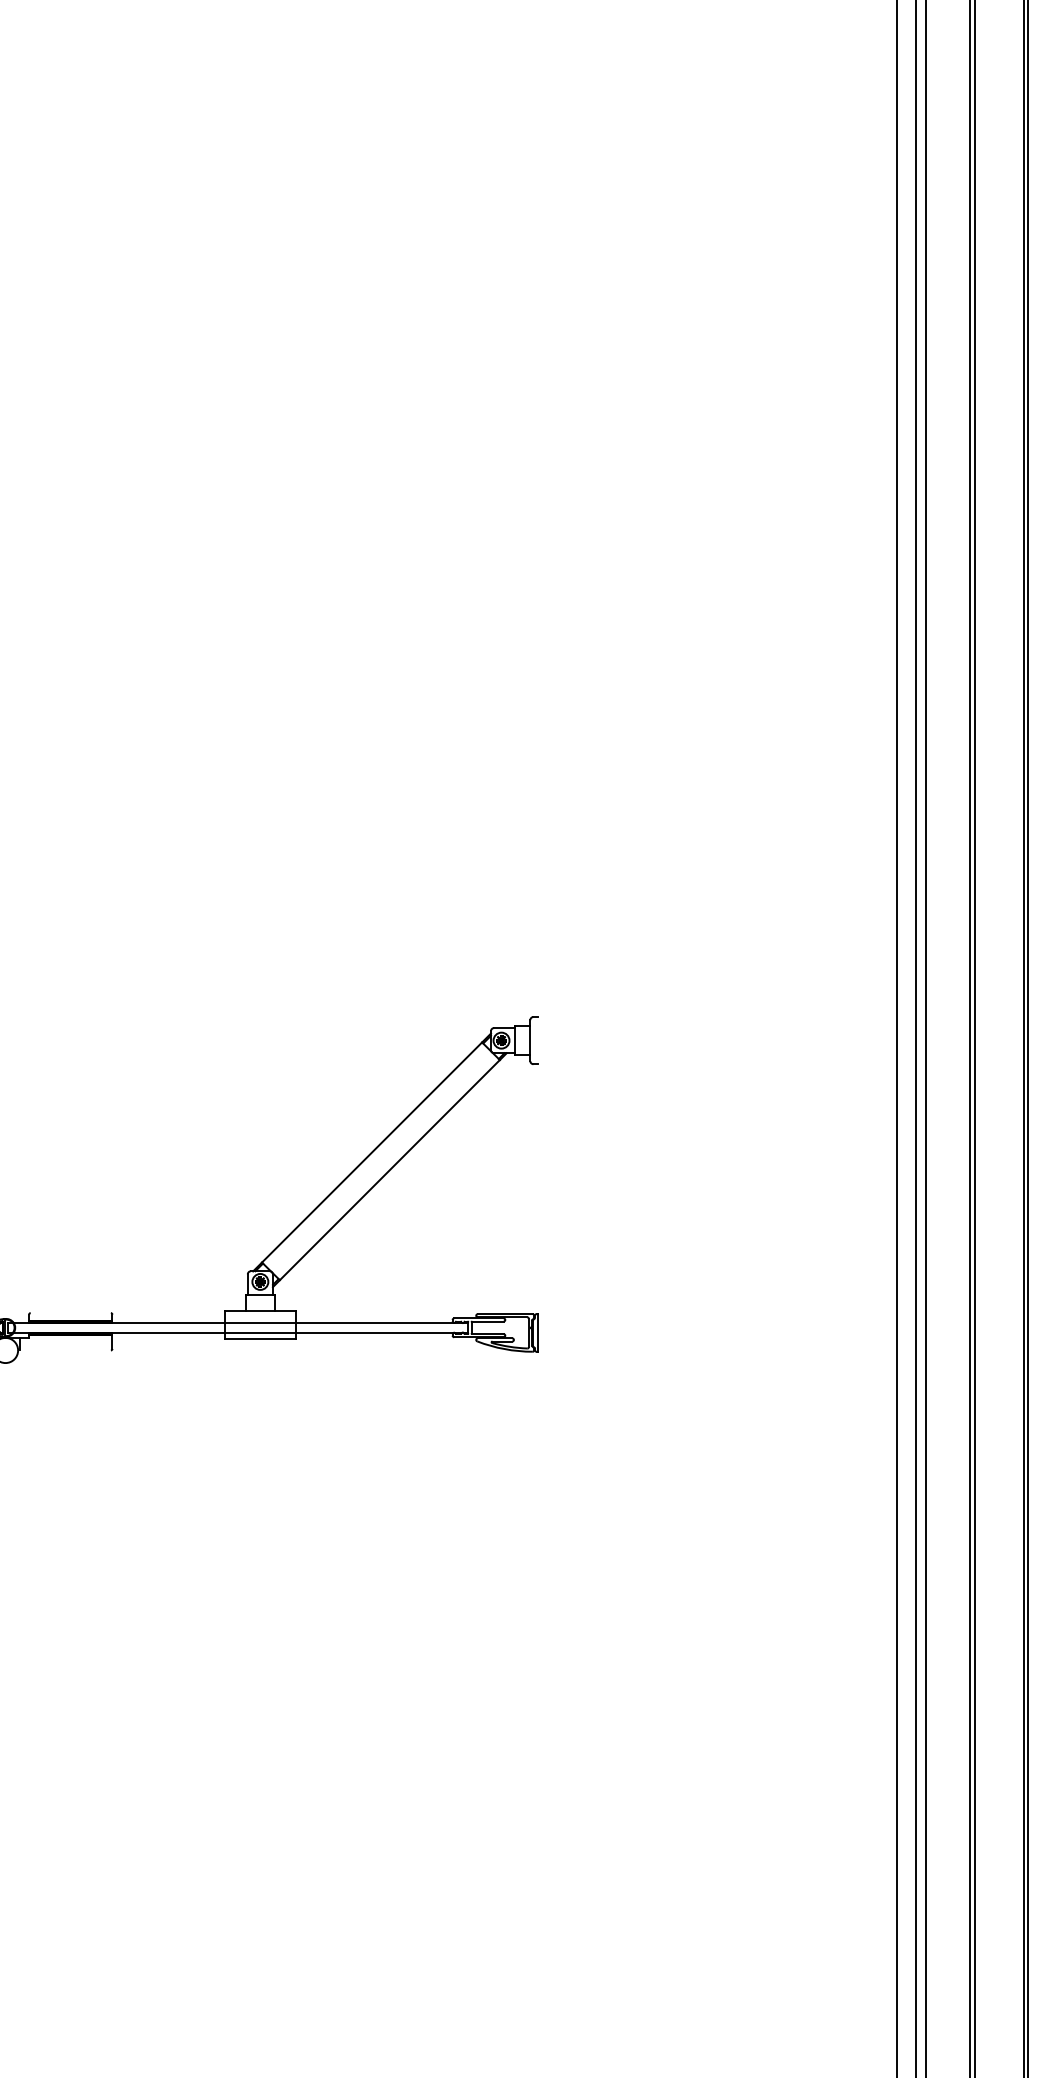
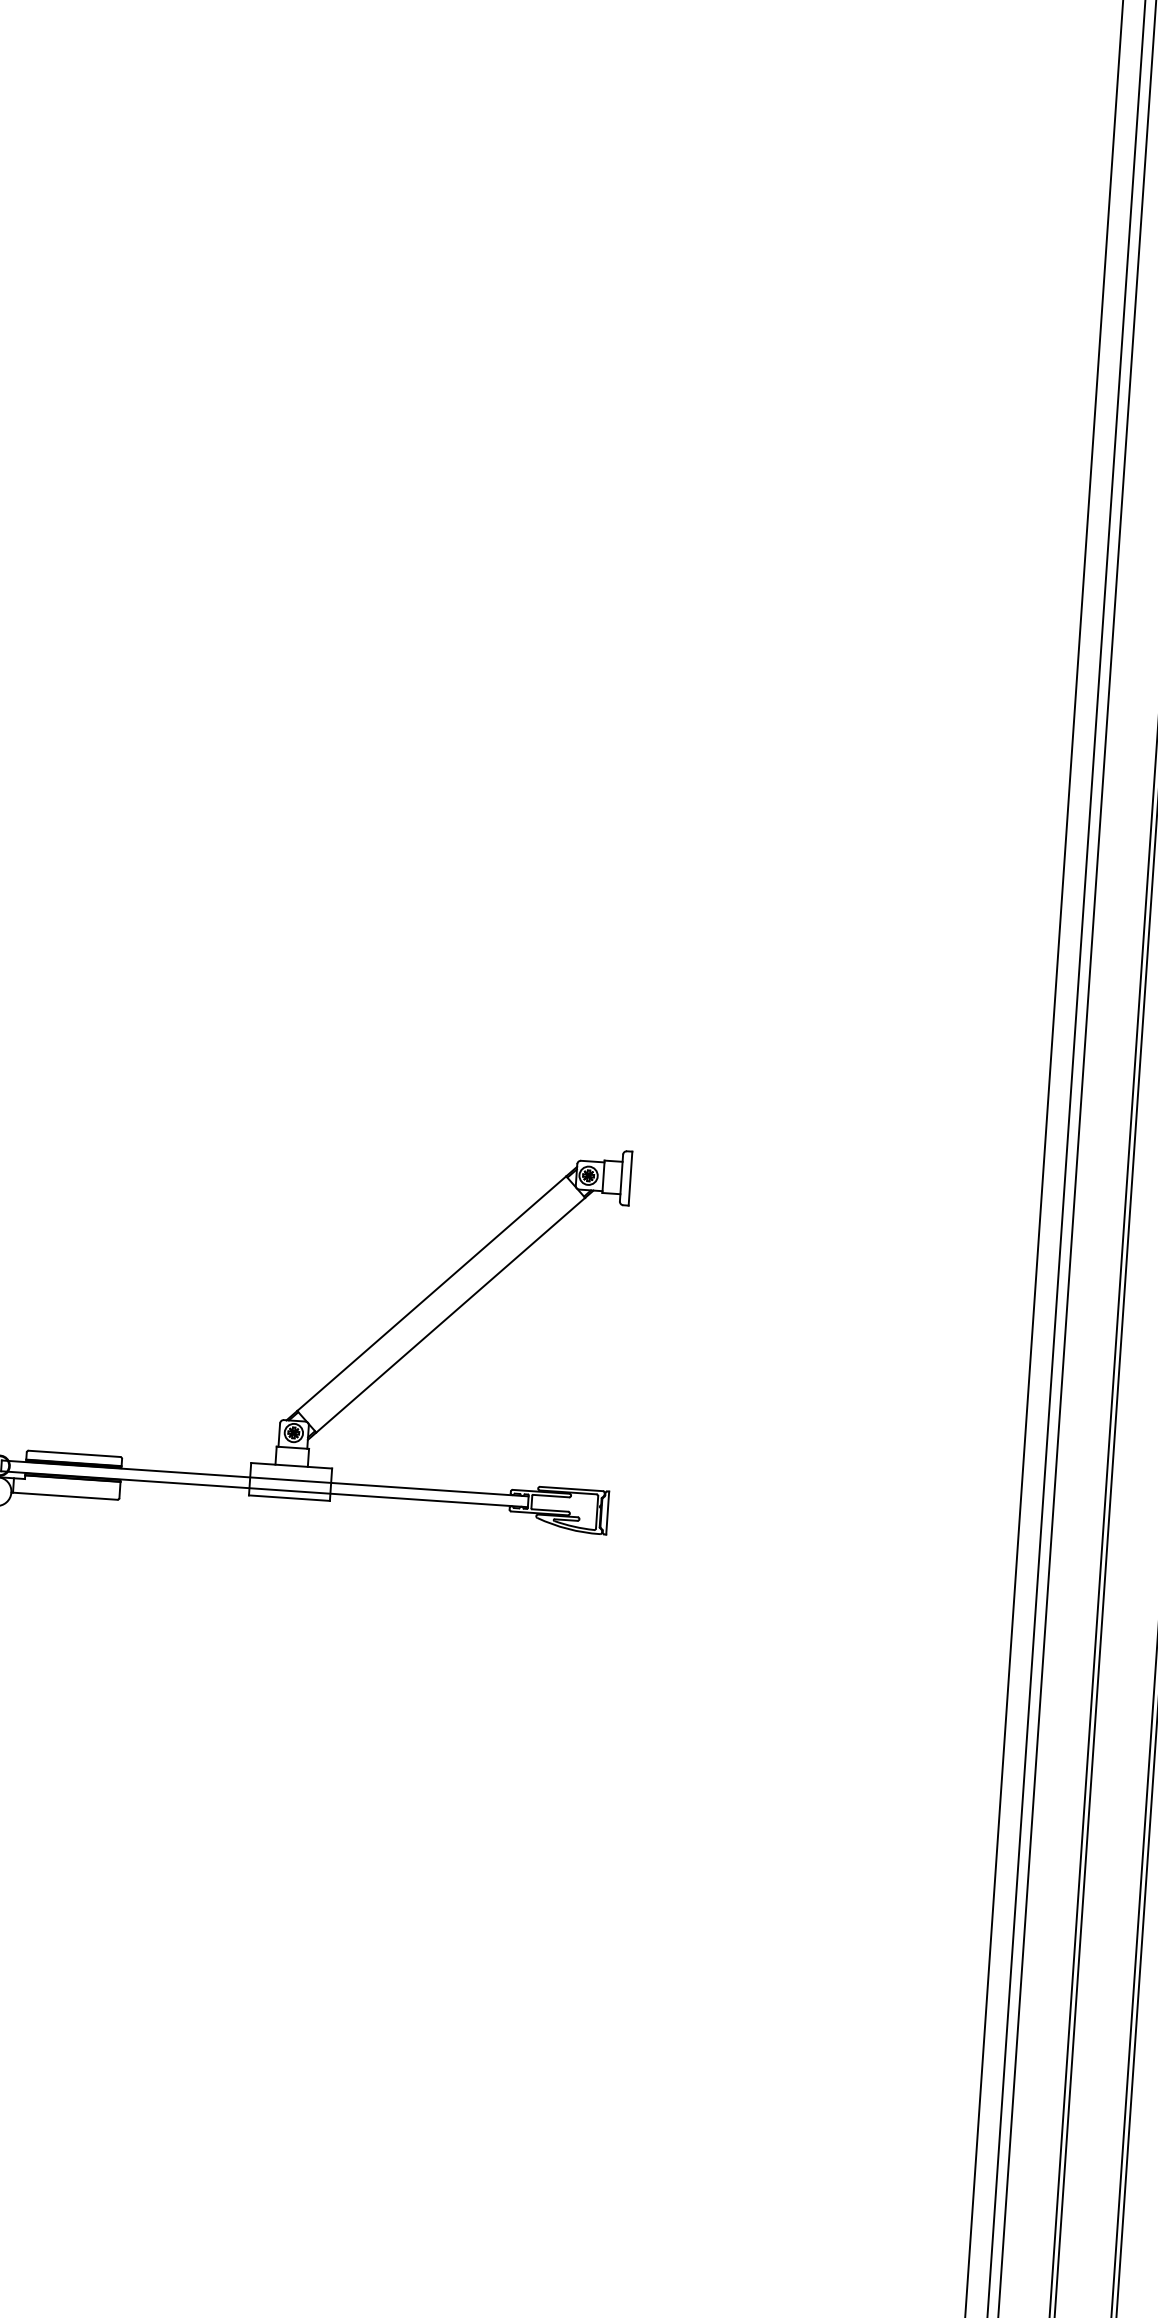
line: (538, 1040) -> (630, 1178), added
line: (70, 1313) -> (74, 1454), added
line: (64, 1350) -> (64, 1496), added

